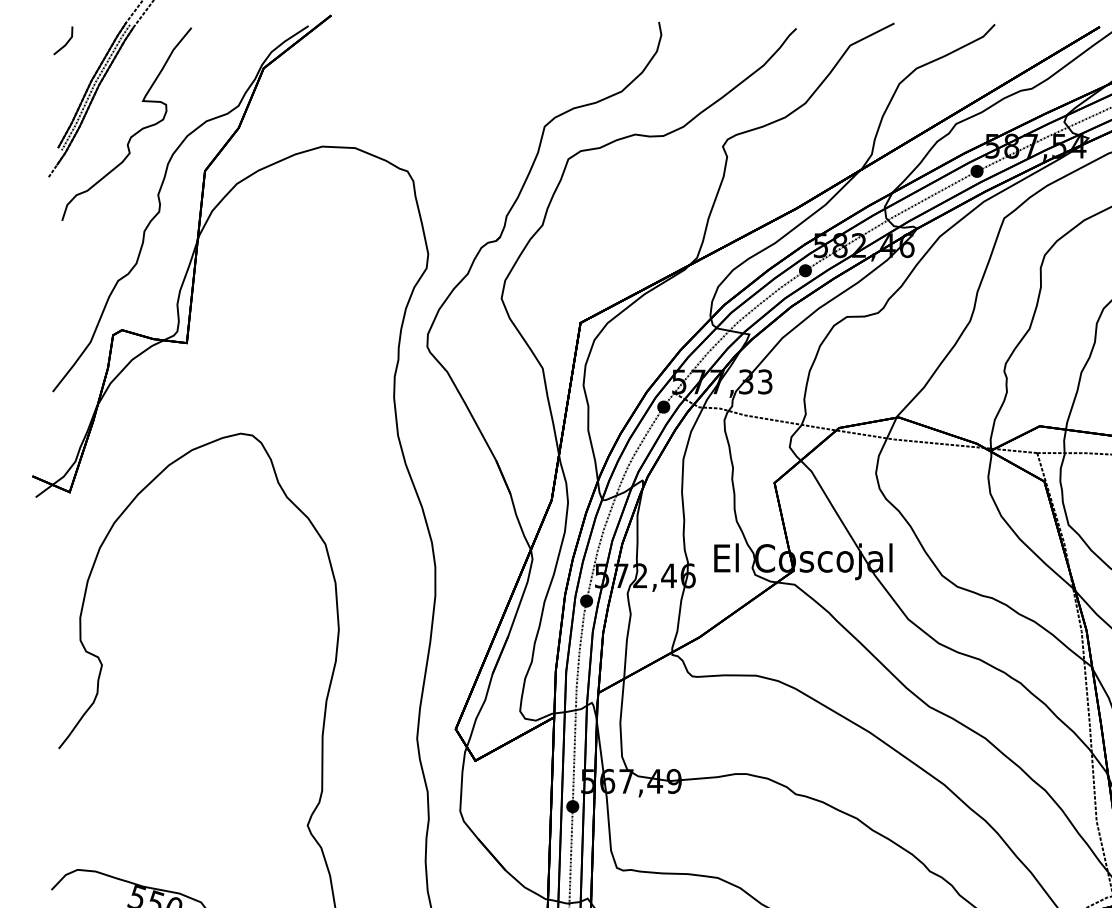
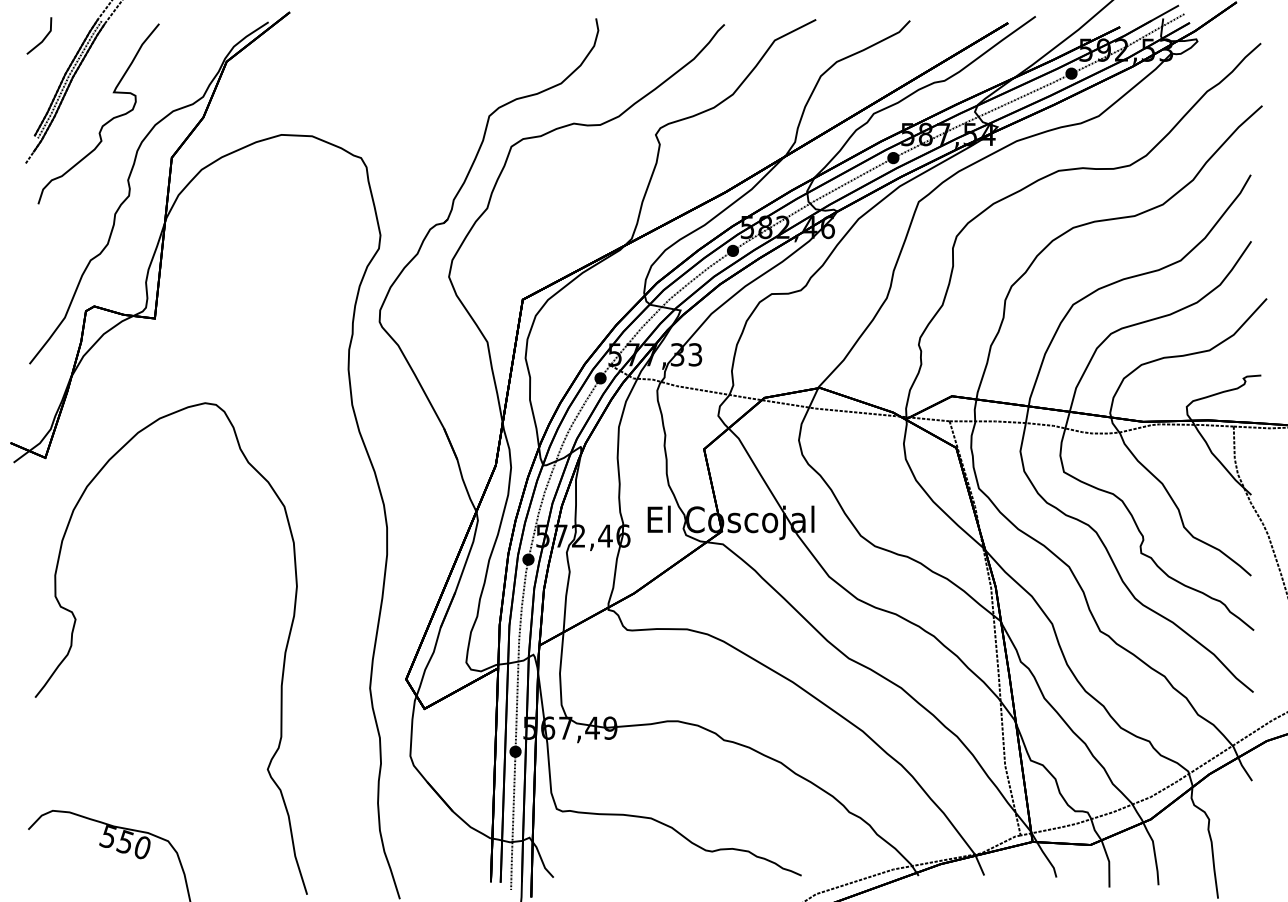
part: (63, 40) -> (39, 35), size x1.4

